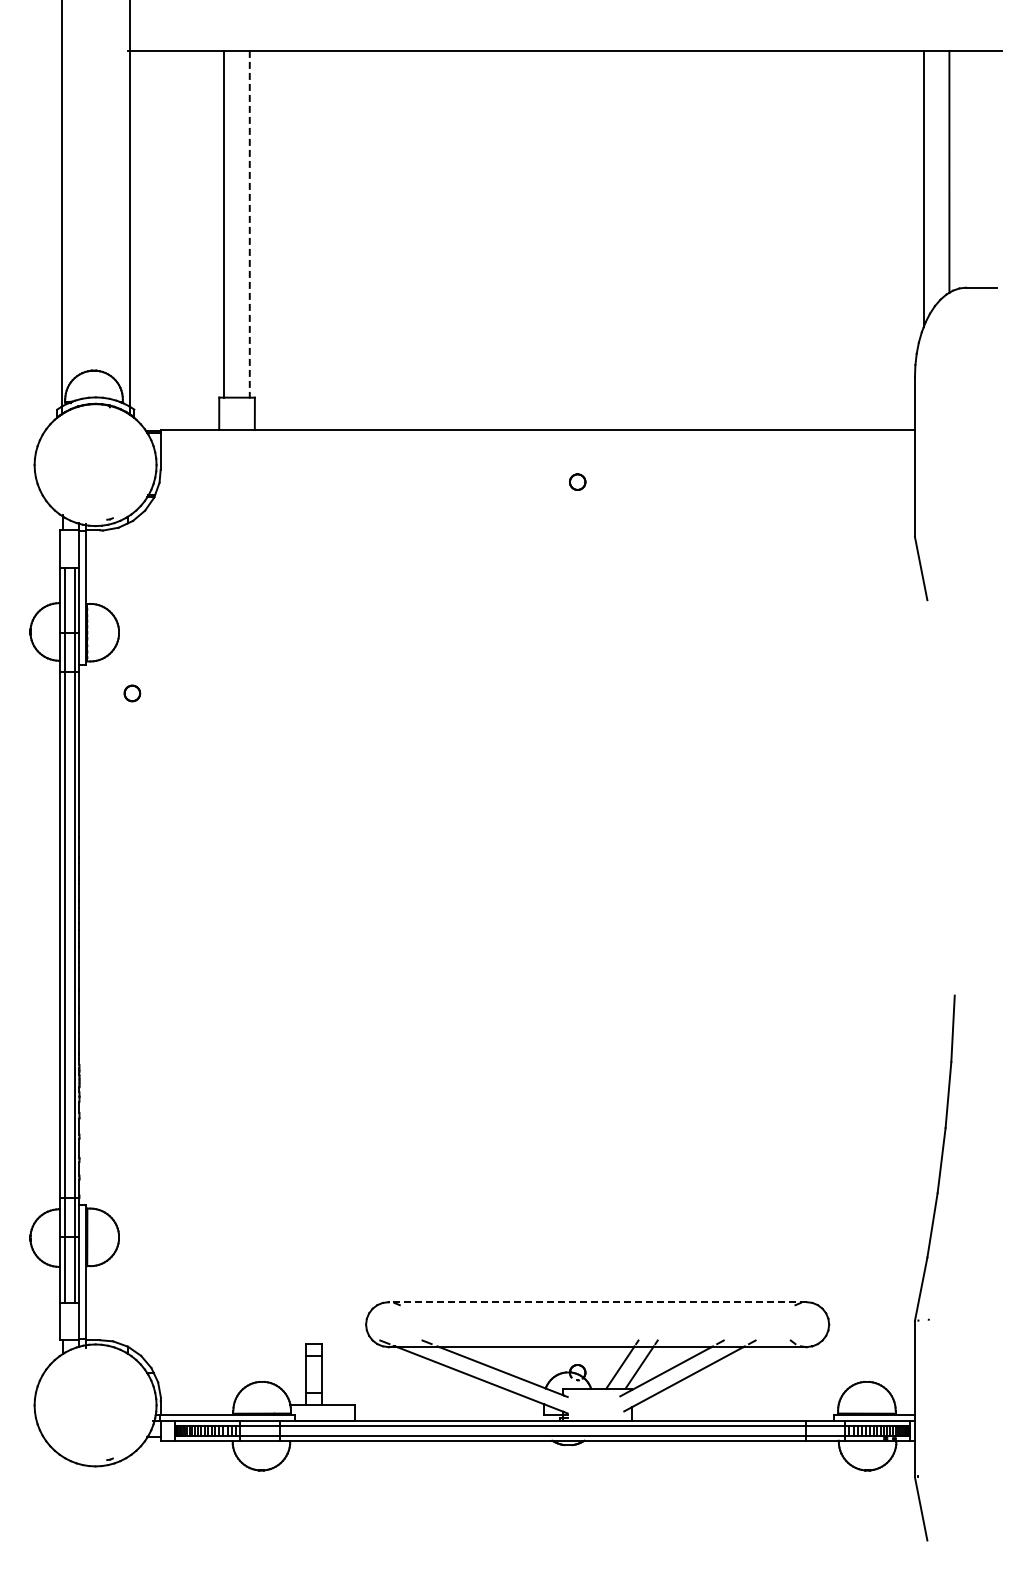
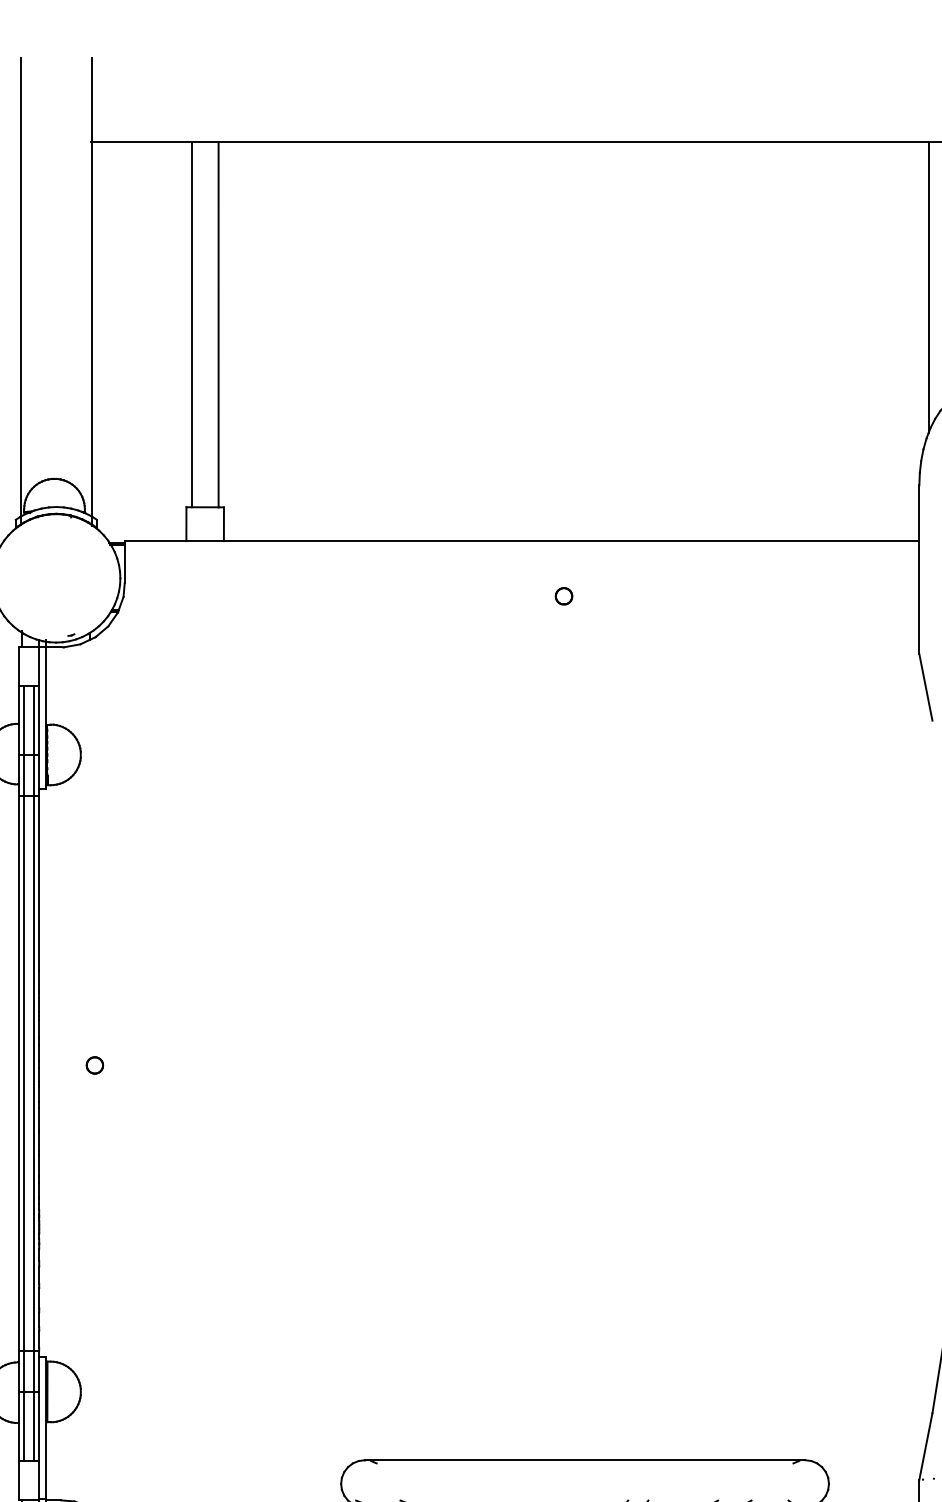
line: (249, 224) -> (218, 324), dashed -> solid
part: (132, 693) -> (95, 1065), moved
line: (597, 1302) -> (584, 1460), dashed -> solid

